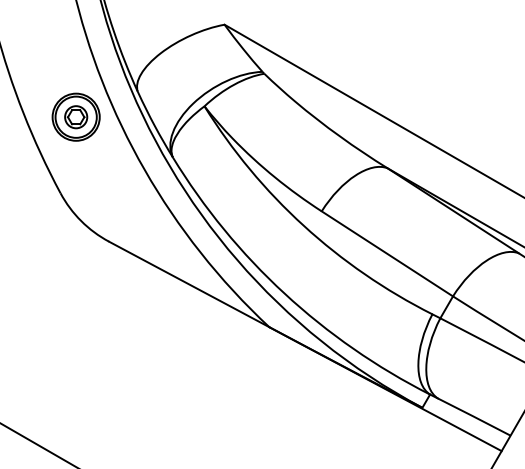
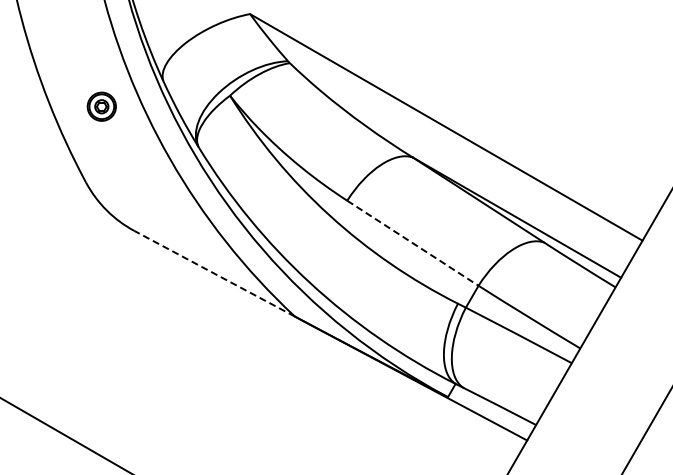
part: (75, 117) -> (101, 106), size x0.6
line: (387, 254) -> (413, 243), solid -> dashed
line: (188, 284) -> (214, 273), solid -> dashed

